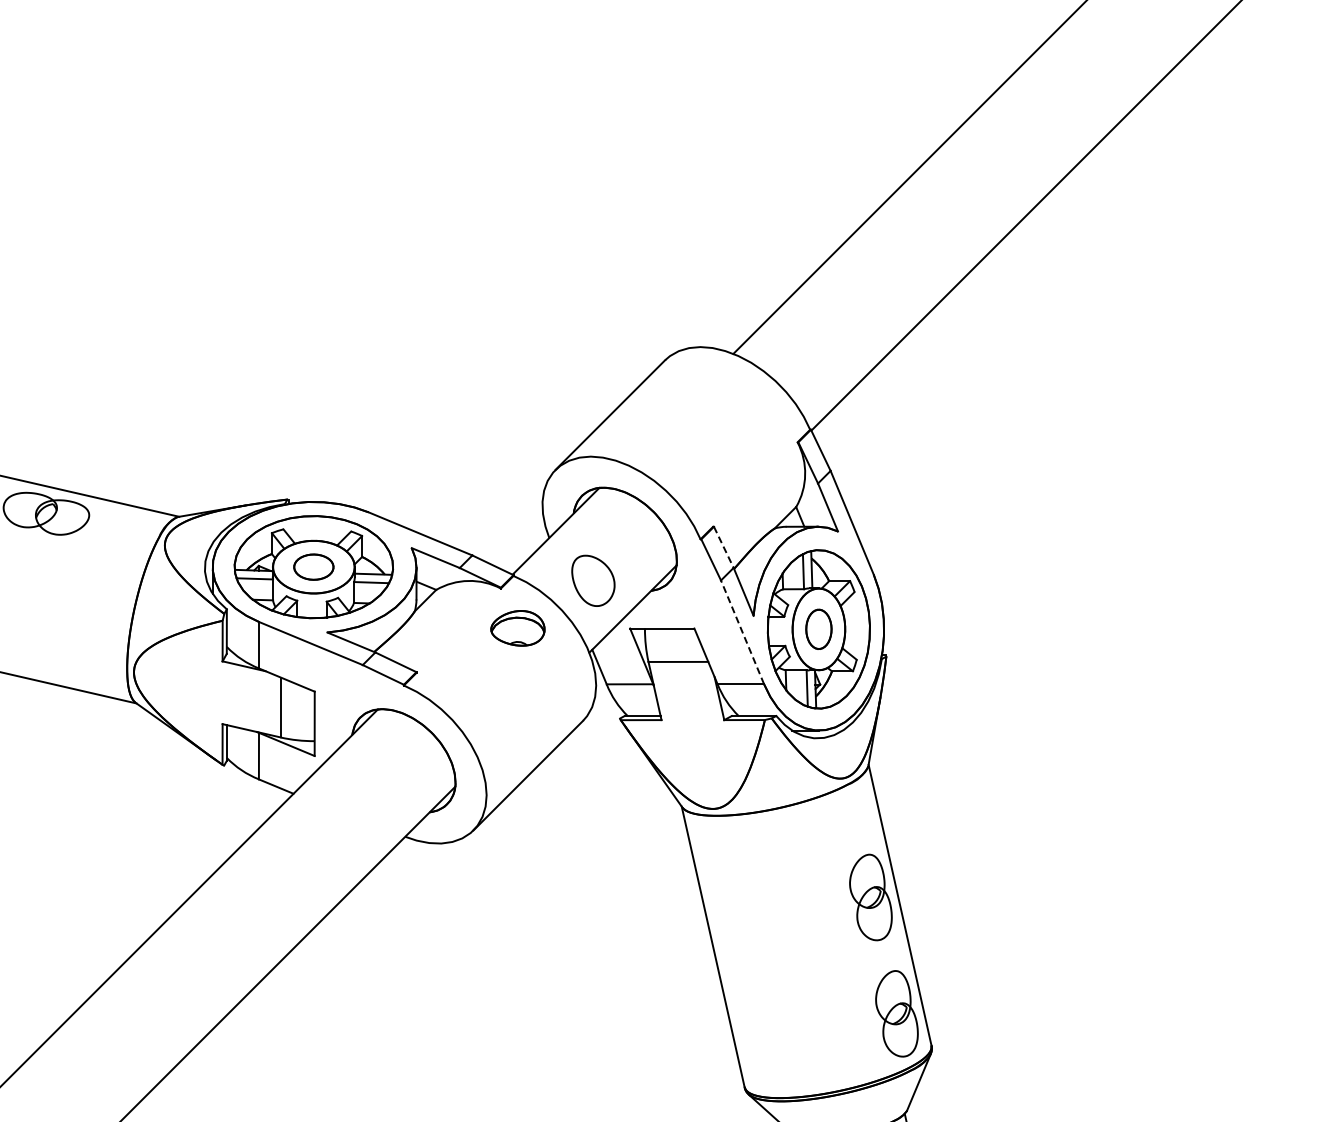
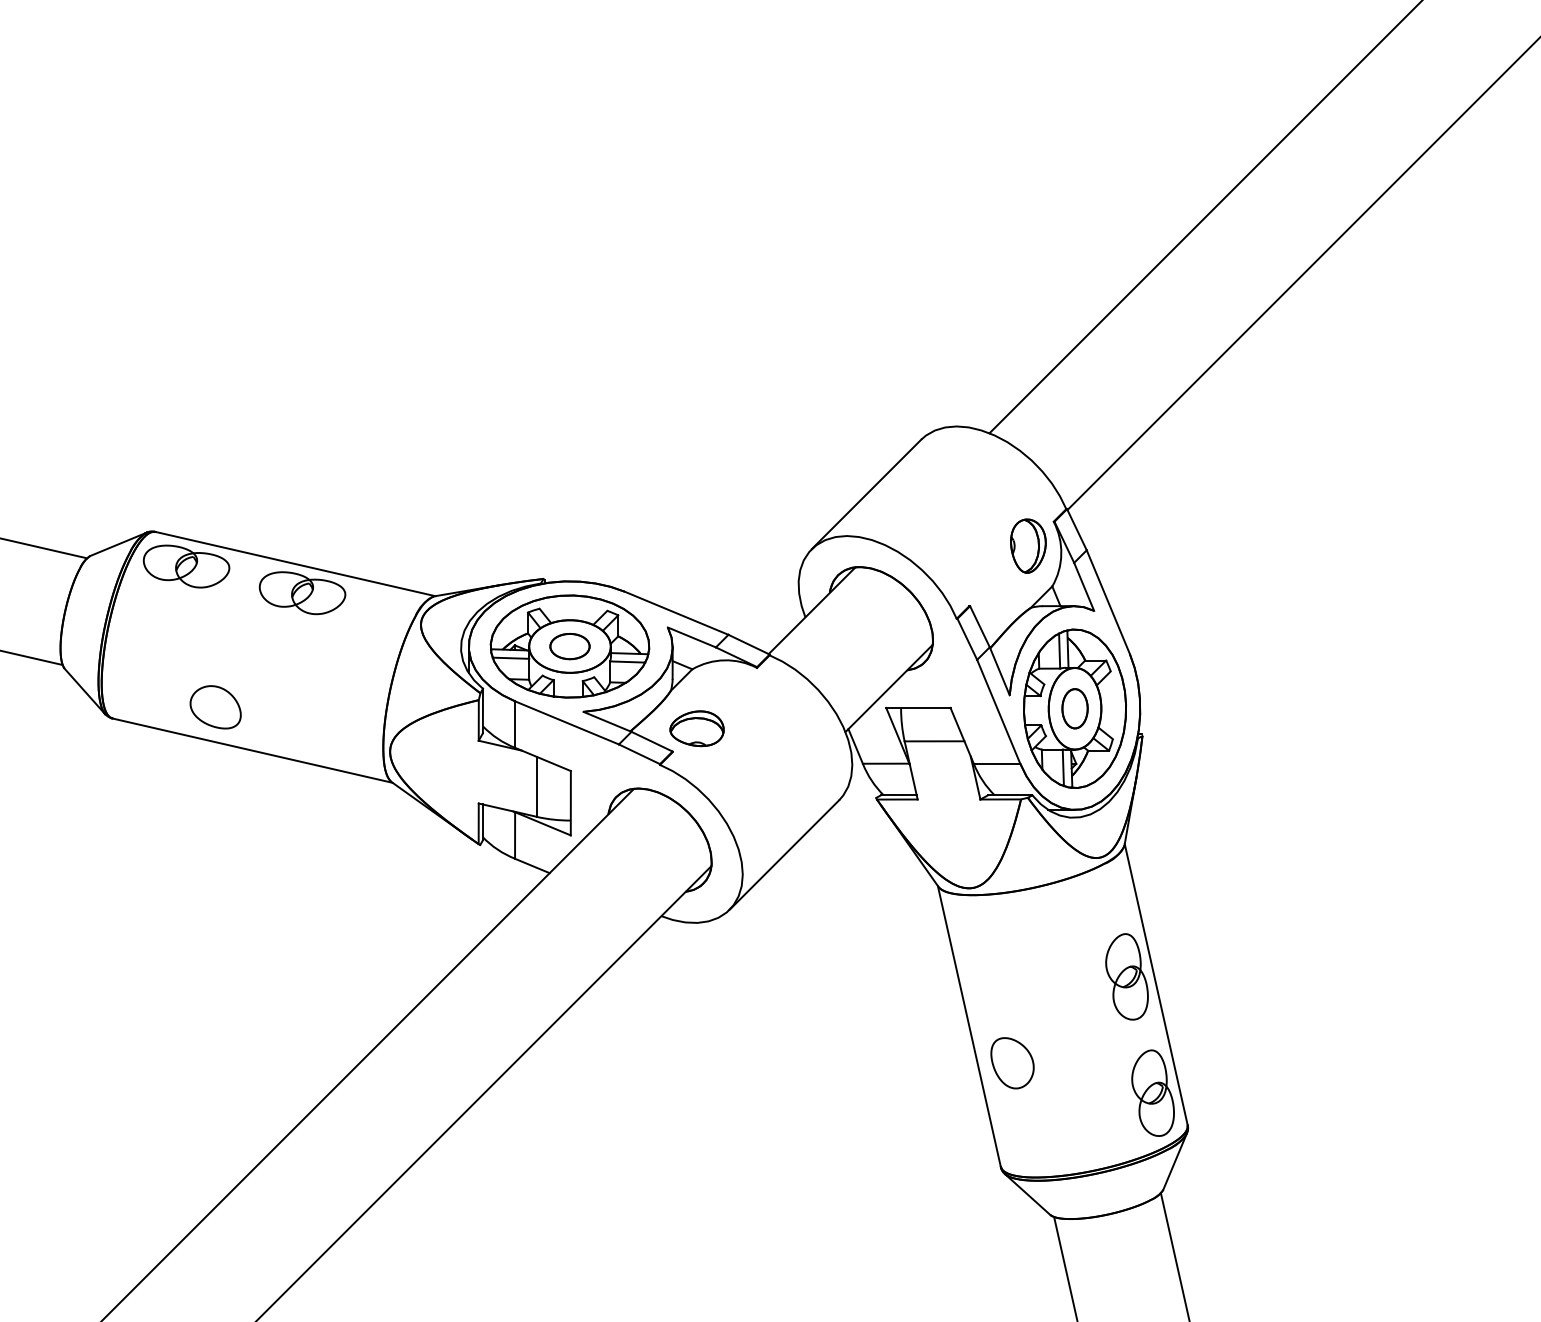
part: (772, 466) -> (1028, 545), added
line: (723, 547) -> (979, 626), dashed -> solid
part: (593, 581) -> (1012, 1063), moved
part: (517, 628) -> (696, 728), moved
line: (742, 632) -> (998, 711), dashed -> solid

